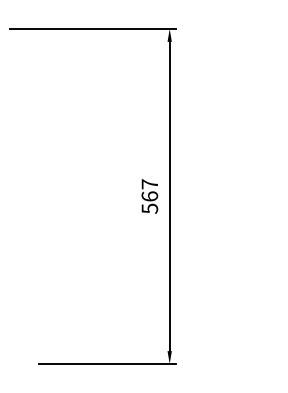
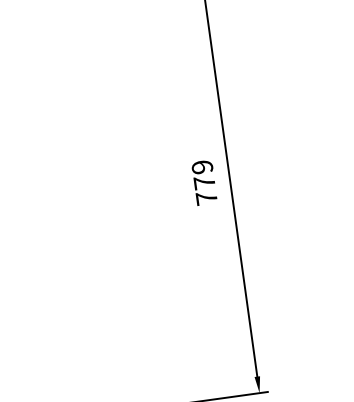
text: (149, 196) -> (204, 182), 567 -> 779

